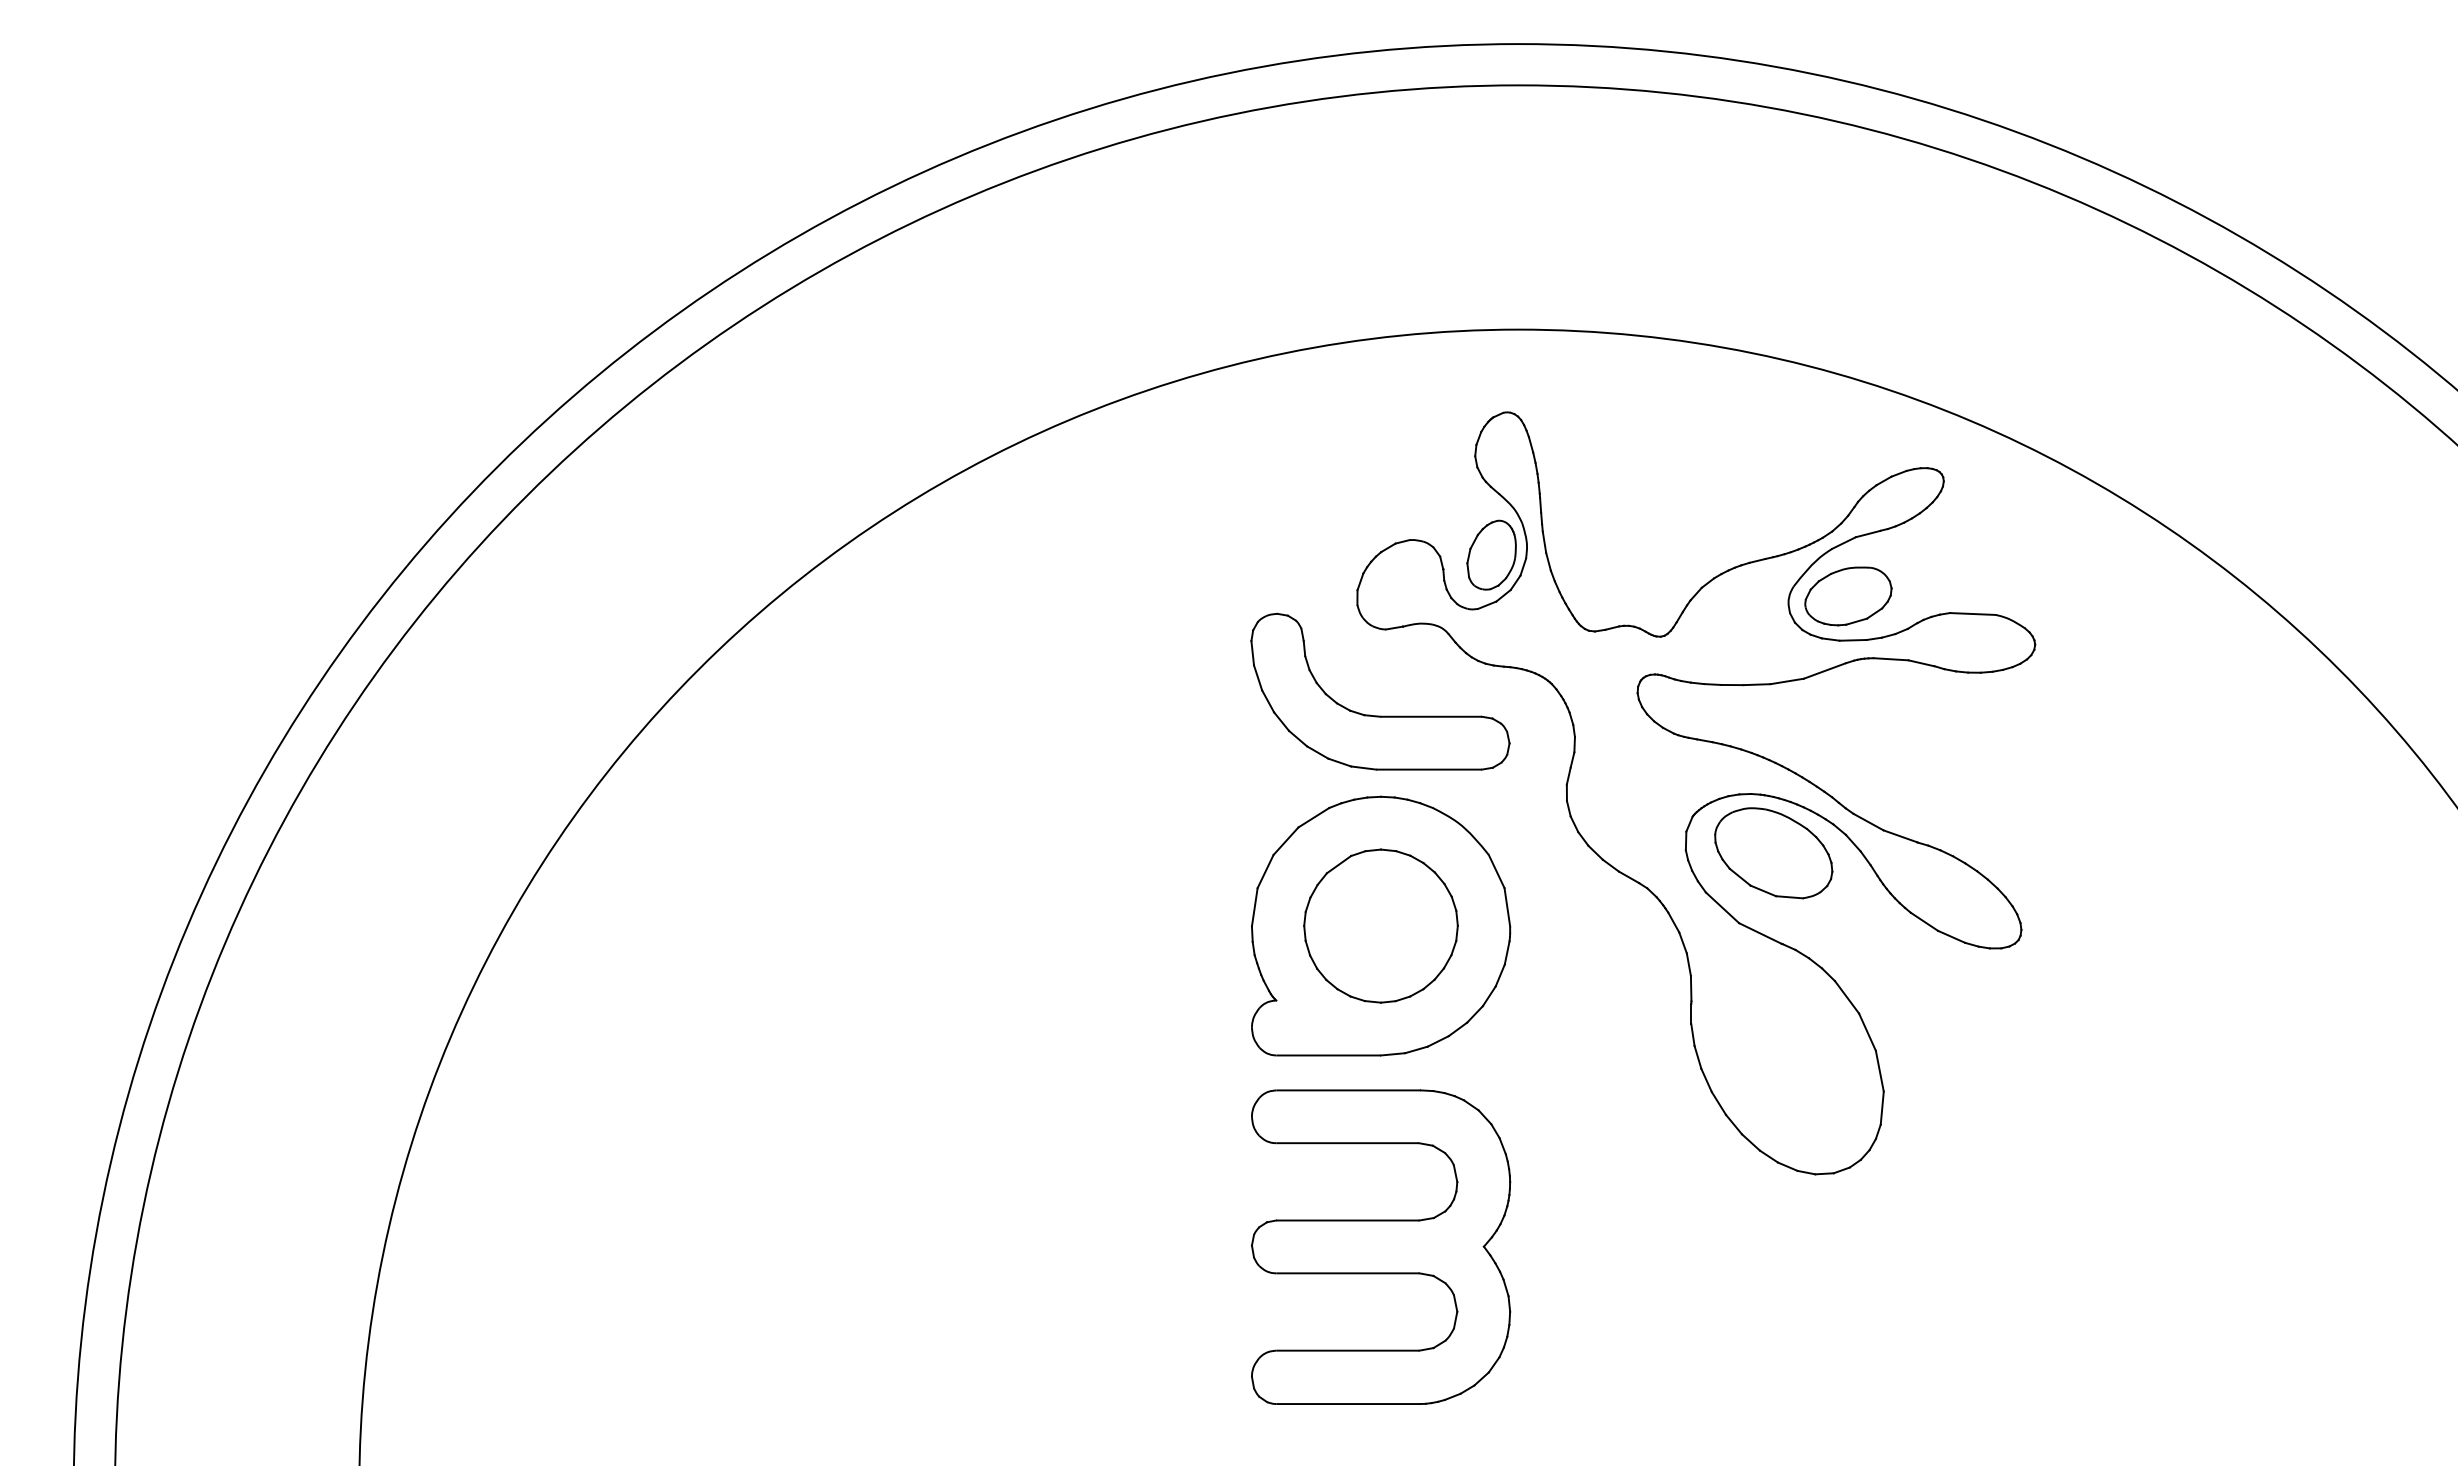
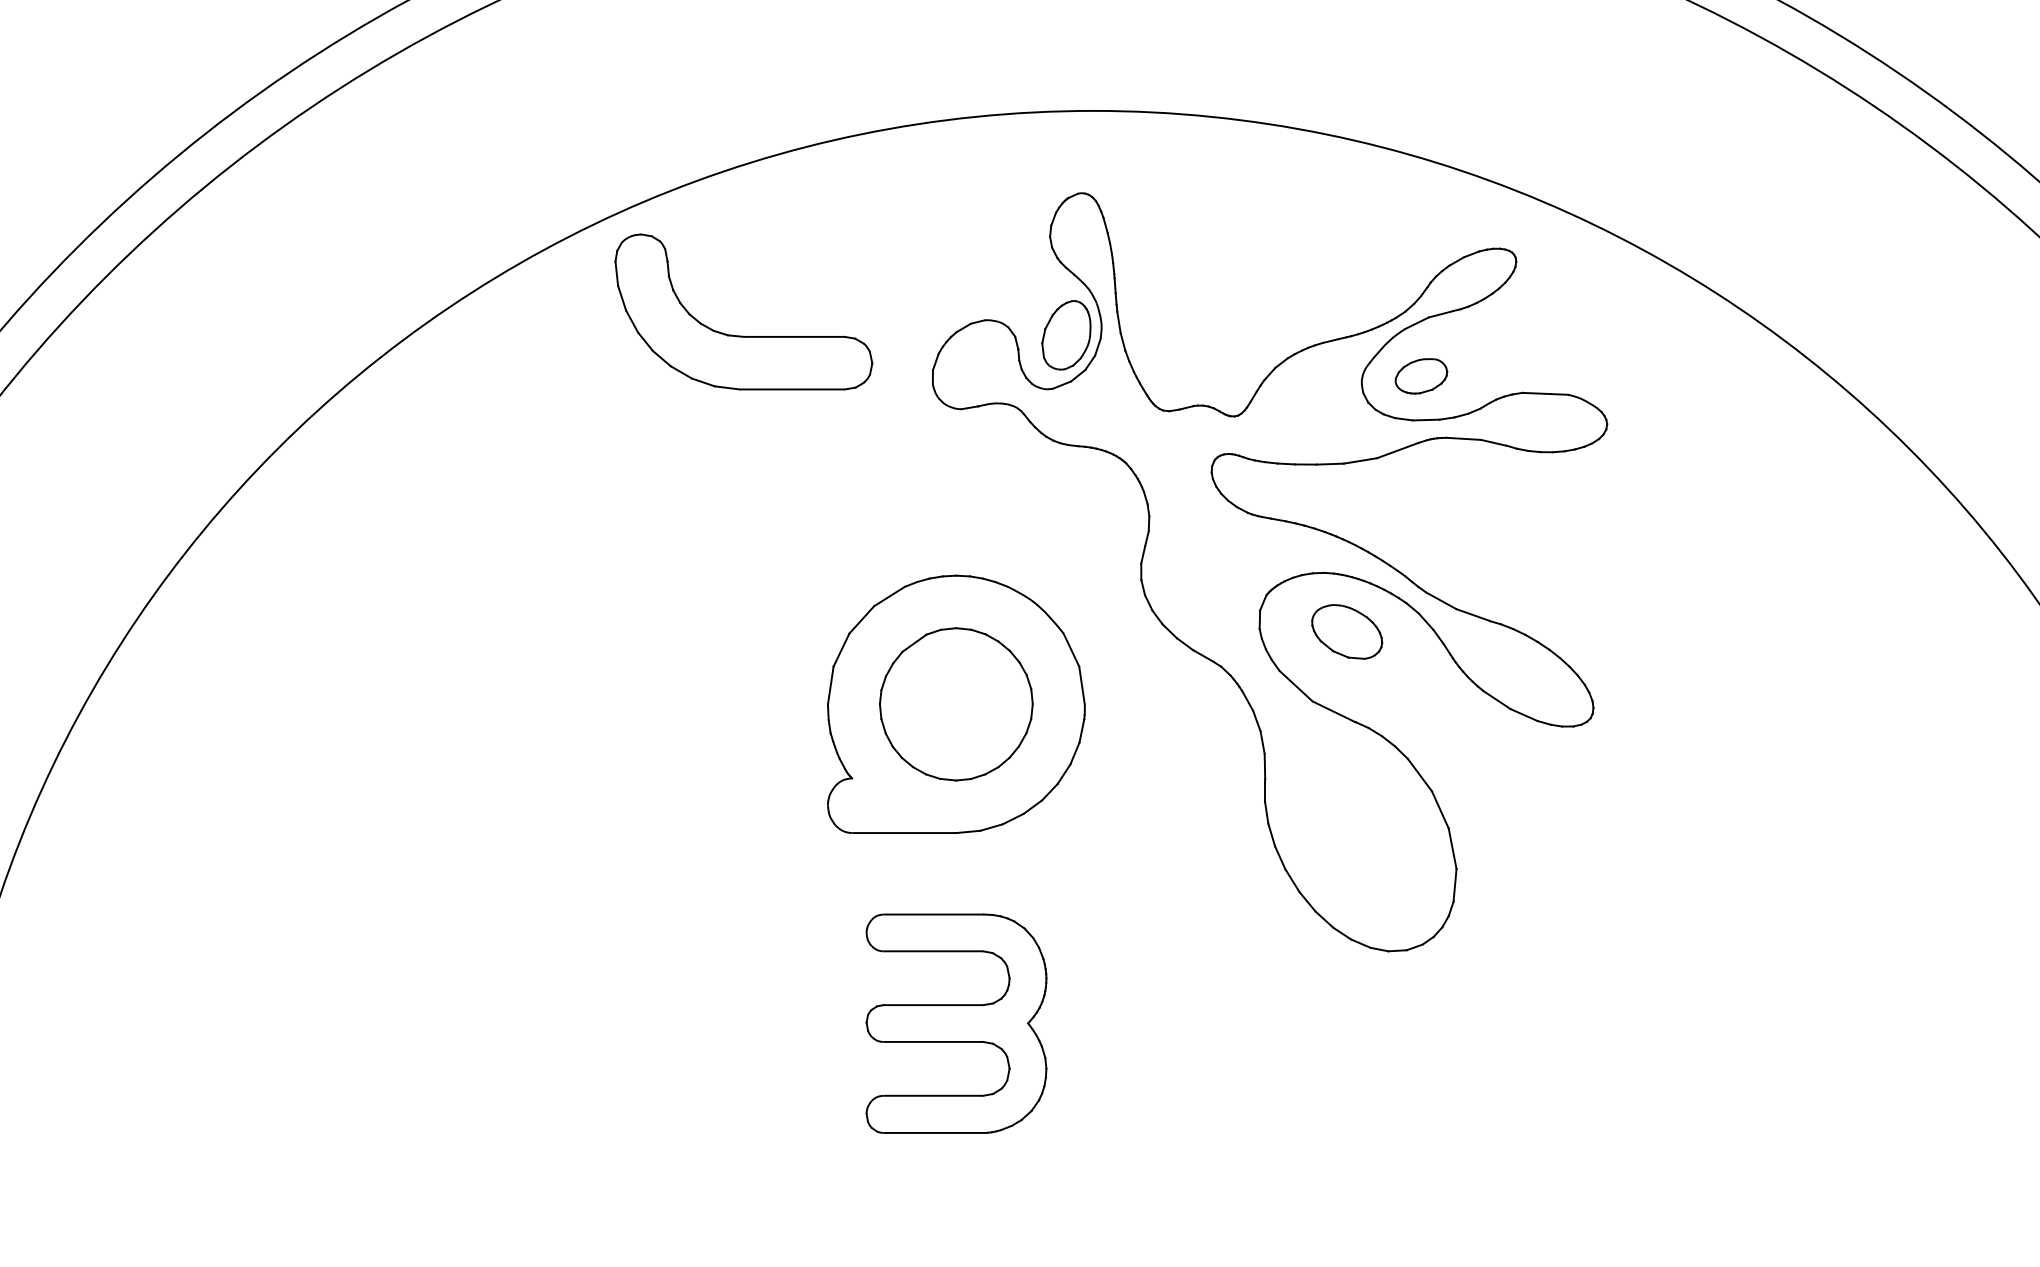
part: (1848, 596) -> (1421, 376), size x0.6
part: (1380, 715) -> (743, 335), moved
part: (1773, 853) -> (1346, 632), size x0.6
part: (1381, 1246) -> (956, 1023), size x0.7

